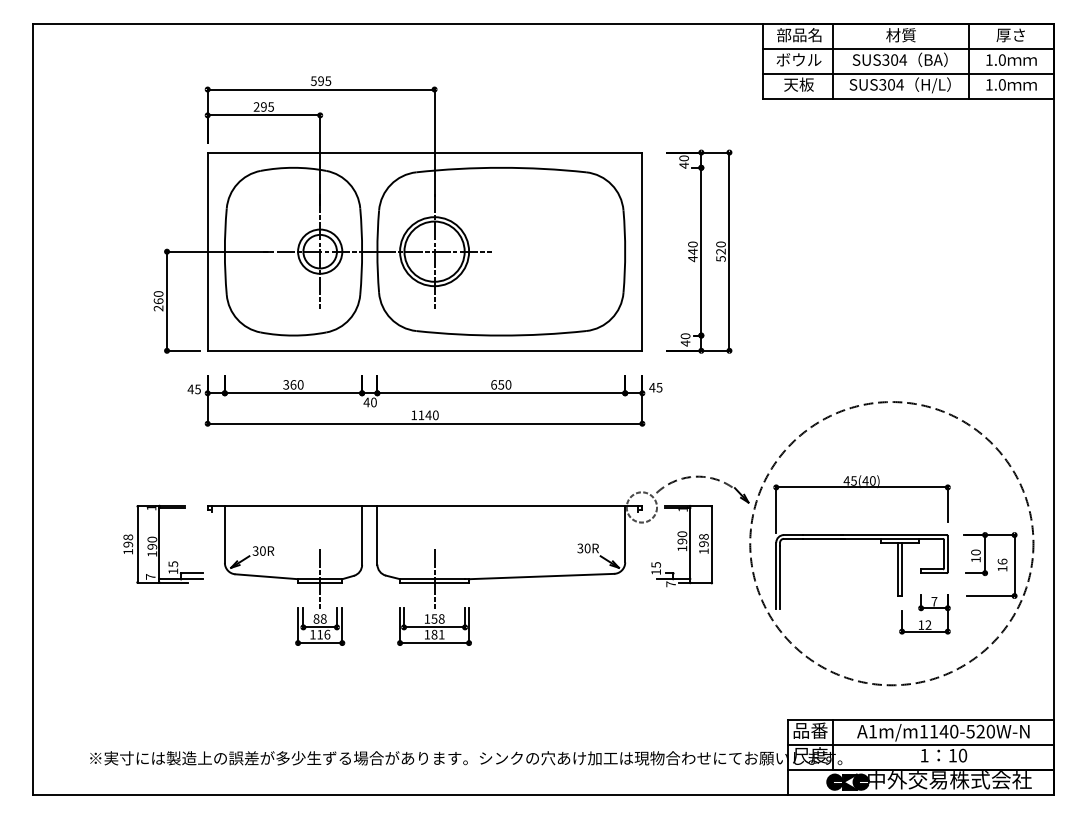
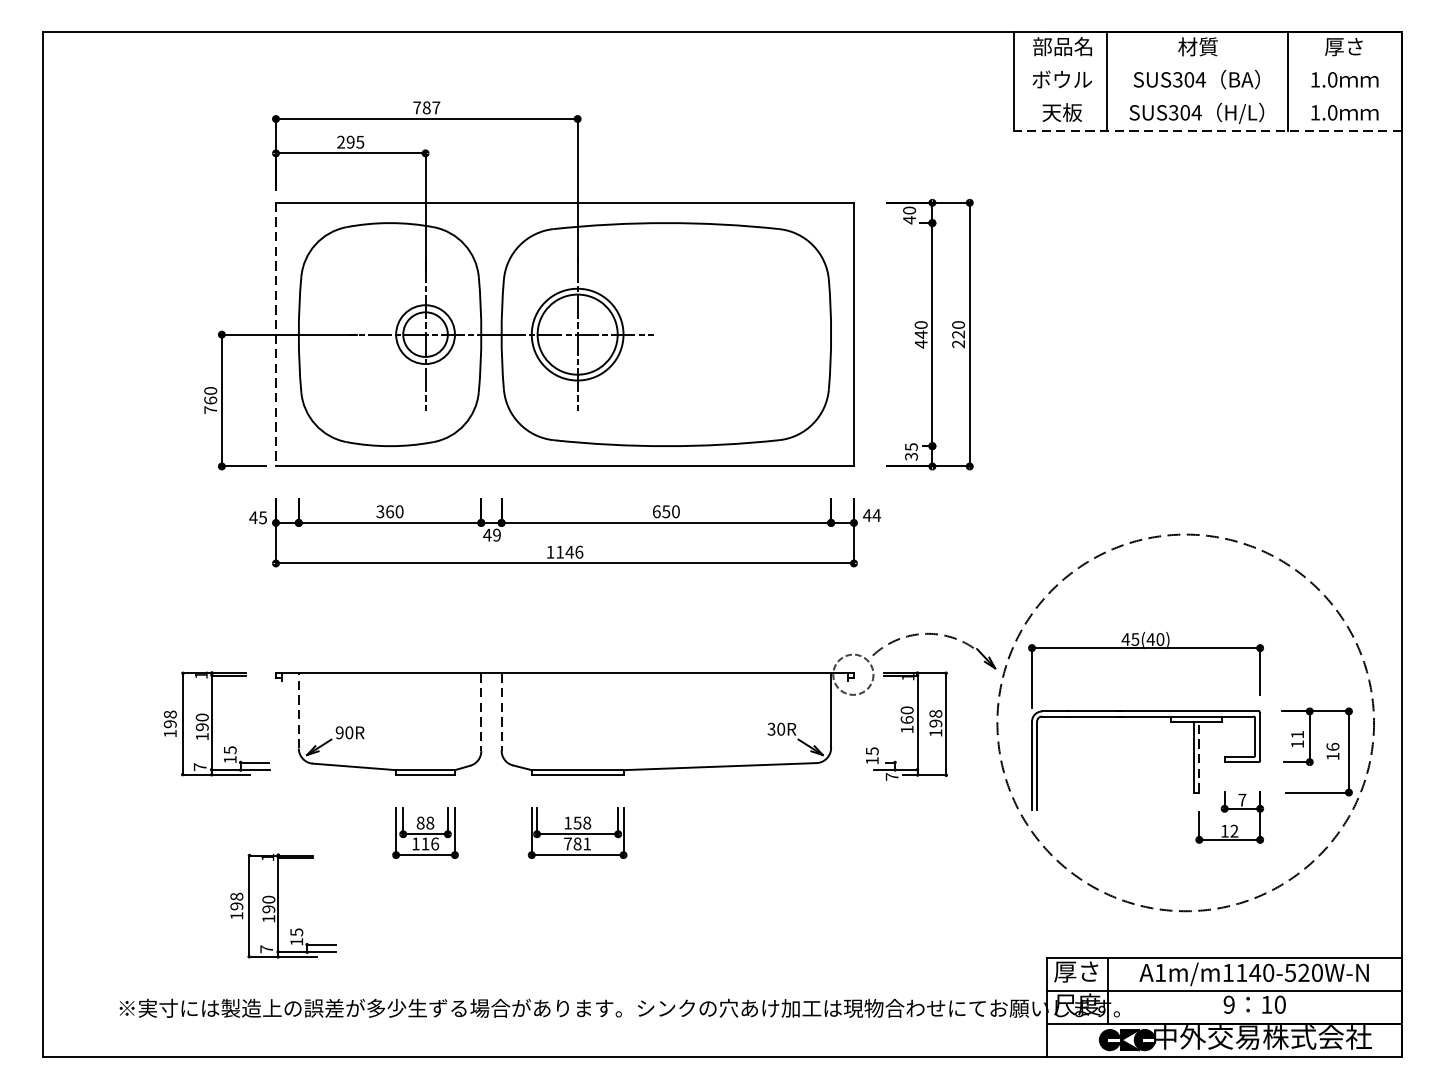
line: (908, 49) -> (1207, 65), removed
line: (908, 73) -> (1207, 97), removed
text: (320, 80) -> (425, 106), 595 -> 787
line: (908, 98) -> (1207, 130), solid -> dashed
line: (207, 252) -> (275, 335), solid -> dashed
text: (720, 258) -> (957, 343), 520 -> 220
text: (158, 308) -> (210, 410), 260 -> 760
text: (685, 339) -> (911, 451), 40 -> 35
text: (659, 387) -> (876, 515), 45 -> 44
text: (373, 402) -> (496, 535), 40 -> 49
text: (435, 414) -> (578, 551), 1140 -> 1146
line: (224, 534) -> (298, 710), solid -> dashed
line: (377, 535) -> (501, 712), solid -> dashed
line: (362, 536) -> (481, 713), solid -> dashed
text: (682, 541) -> (907, 720), 190 -> 160
text: (255, 550) -> (339, 732), 30R -> 90R
text: (975, 552) -> (1296, 734), 10 -> 11
line: (902, 569) -> (1199, 757), solid -> dashed
line: (320, 579) -> (425, 770), removed
line: (434, 579) -> (577, 770), removed
text: (427, 634) -> (568, 843), 181 -> 781
part: (213, 680) -> (283, 904), added
text: (810, 730) -> (1077, 971), 品番 -> 厚さ
text: (924, 755) -> (1229, 1004), 1 -> 9

